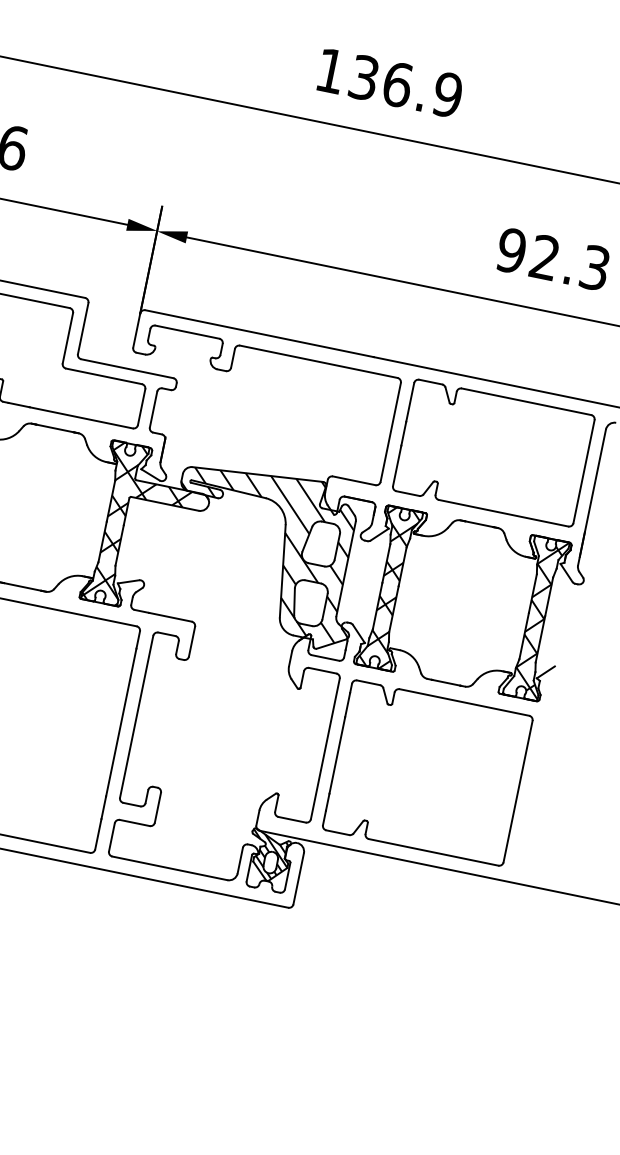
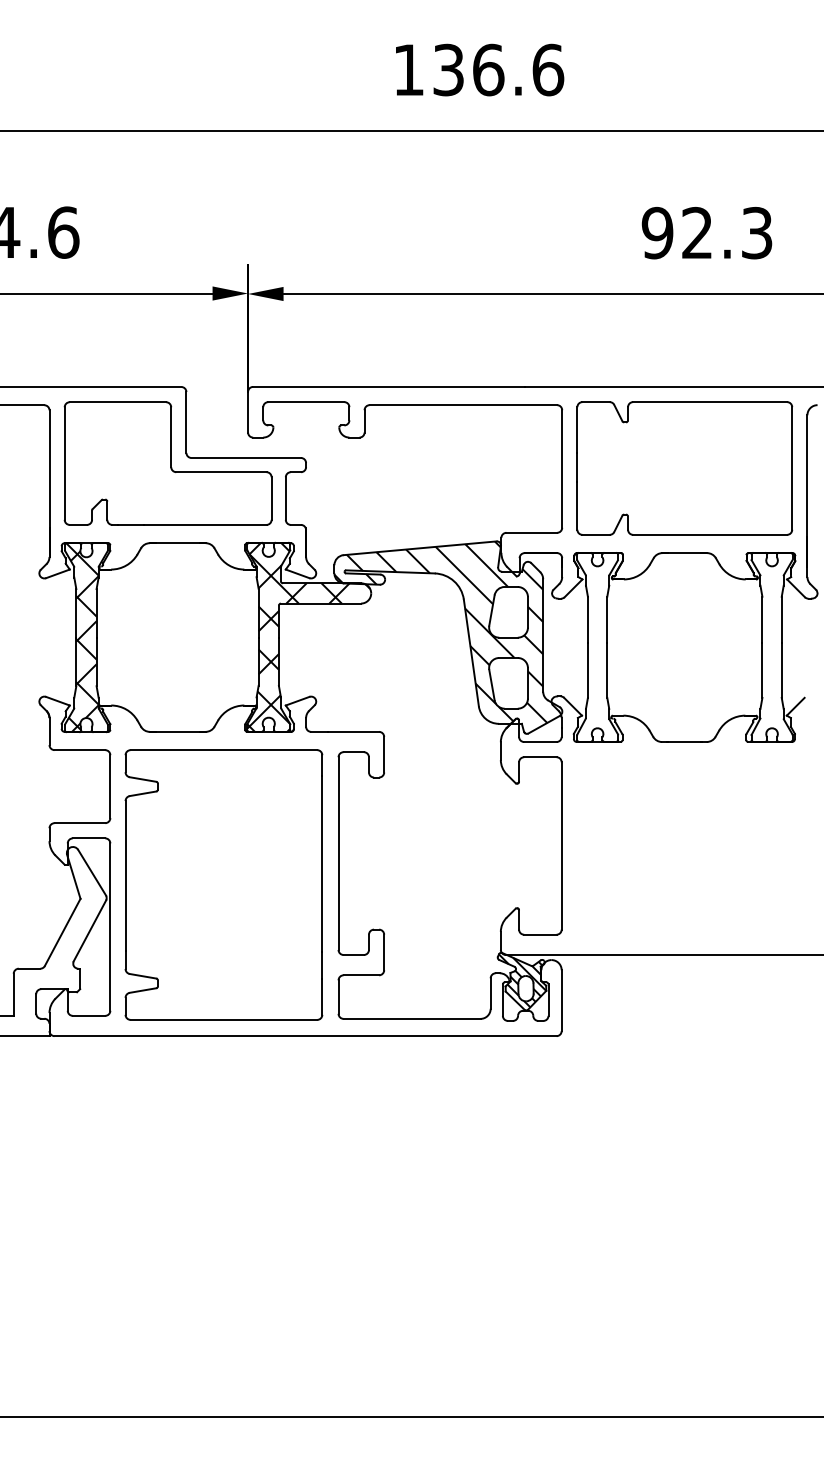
text: (448, 94) -> (548, 69), 136.9 -> 136.6
hatch: (389, 587) -> (597, 646), removed
hatch: (535, 618) -> (771, 647), removed
part: (427, 773) -> (684, 849), removed

